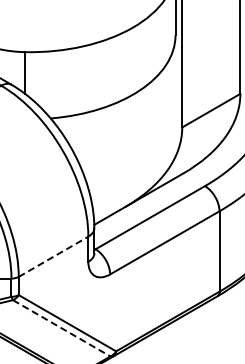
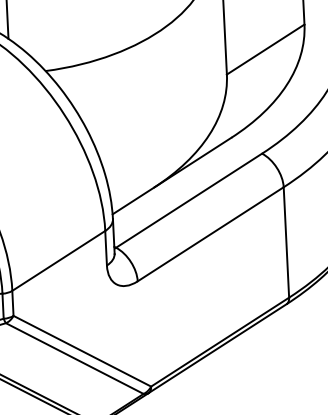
line: (53, 256) -> (58, 260), dashed -> solid
line: (62, 328) -> (75, 358), dashed -> solid

